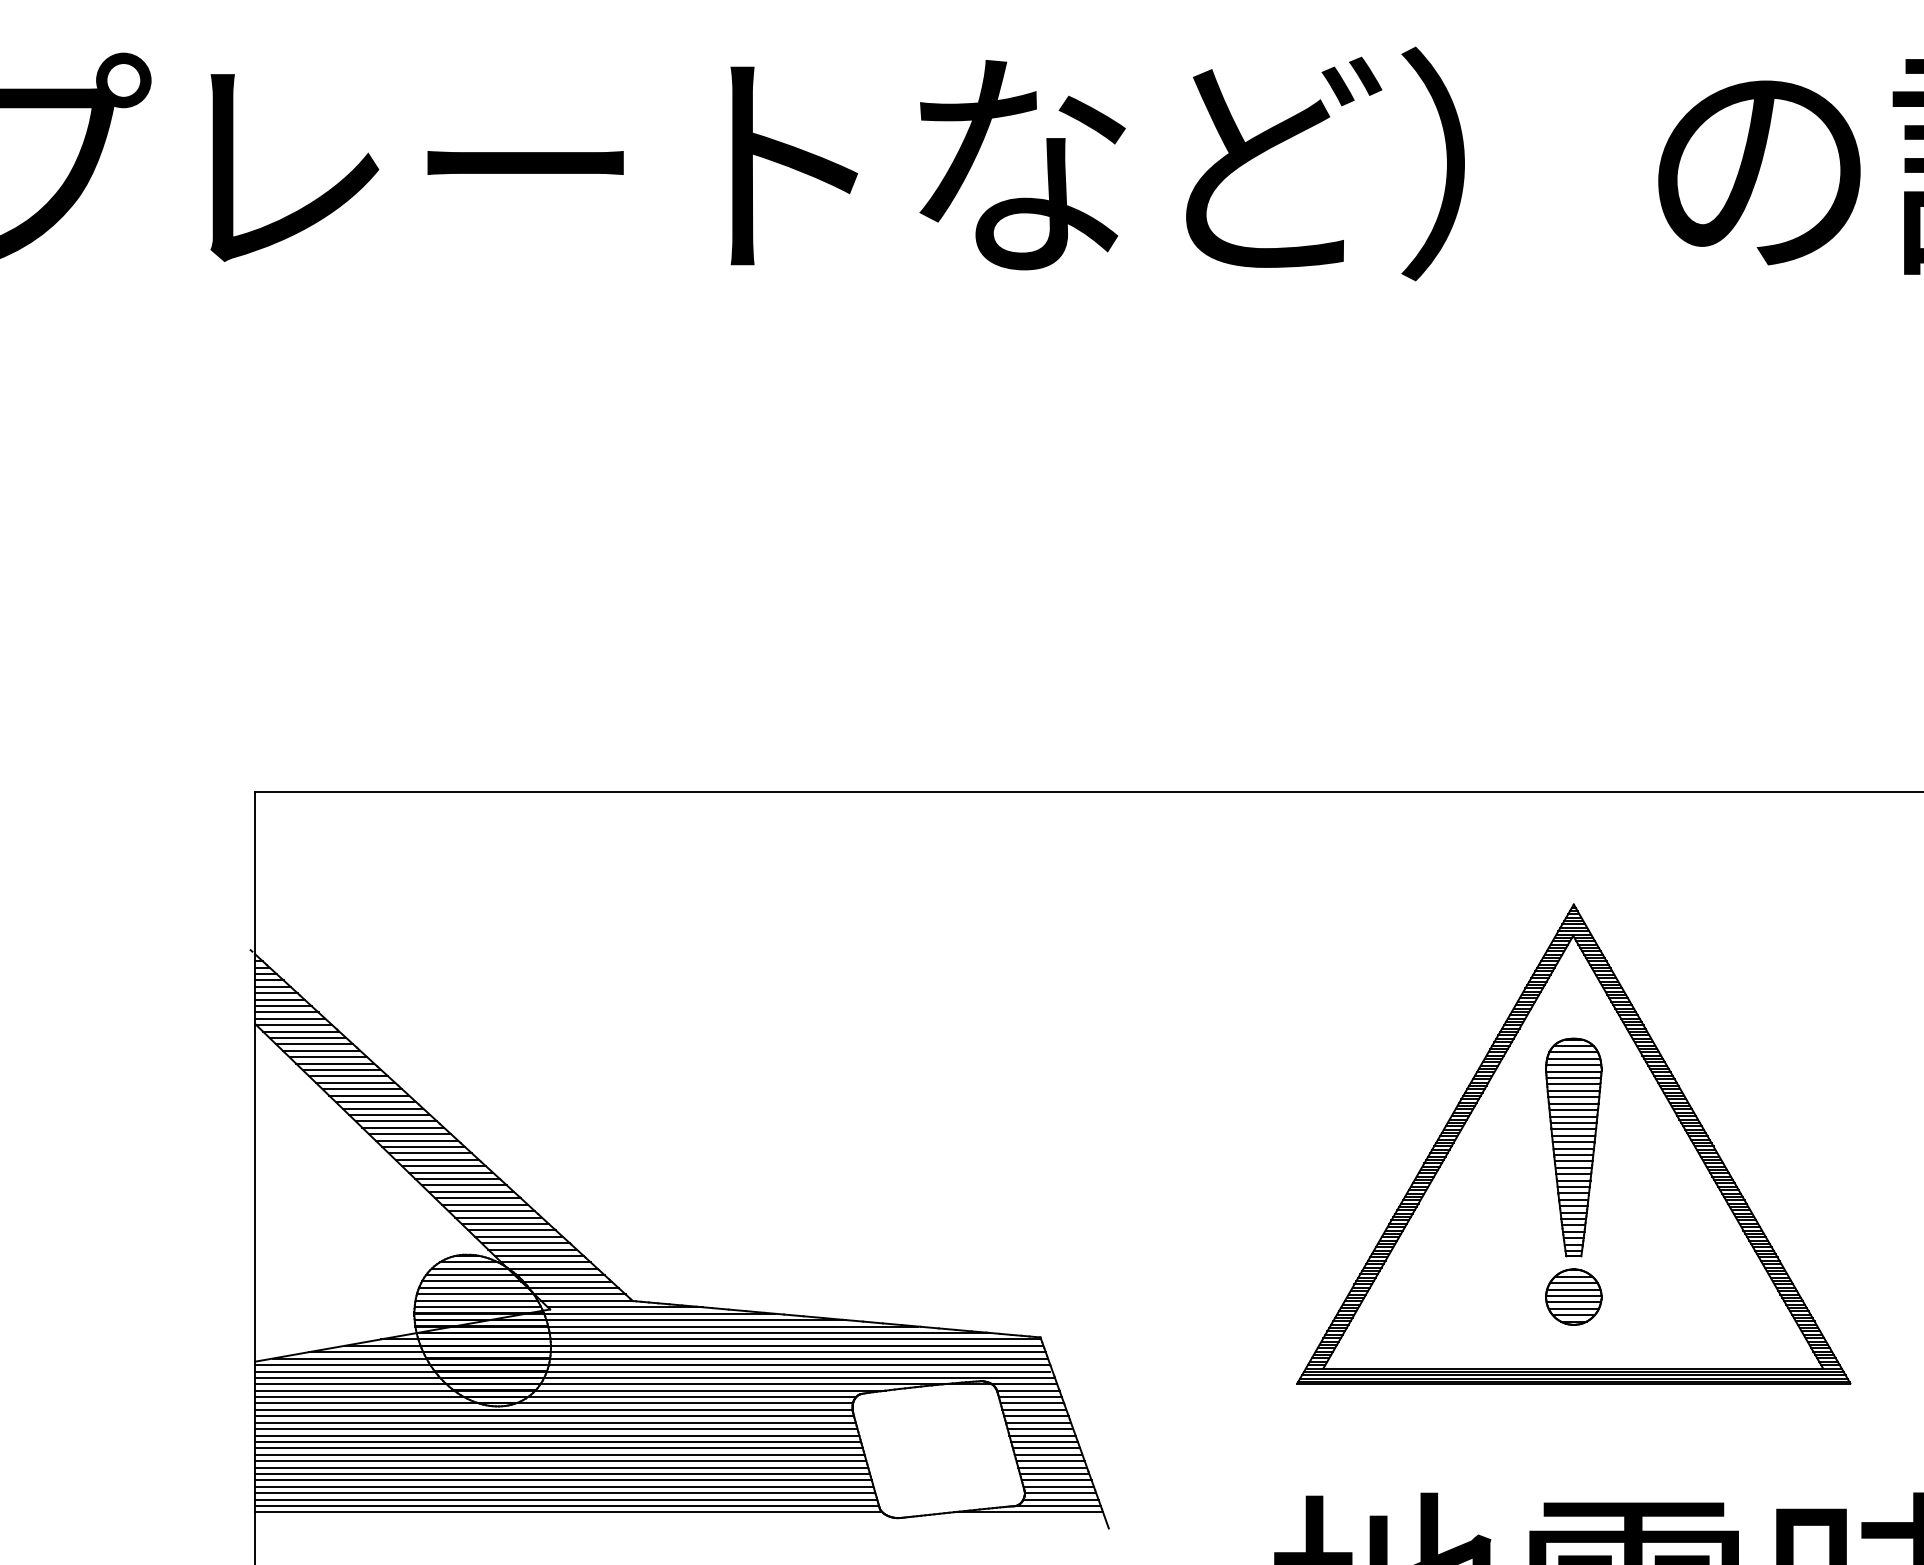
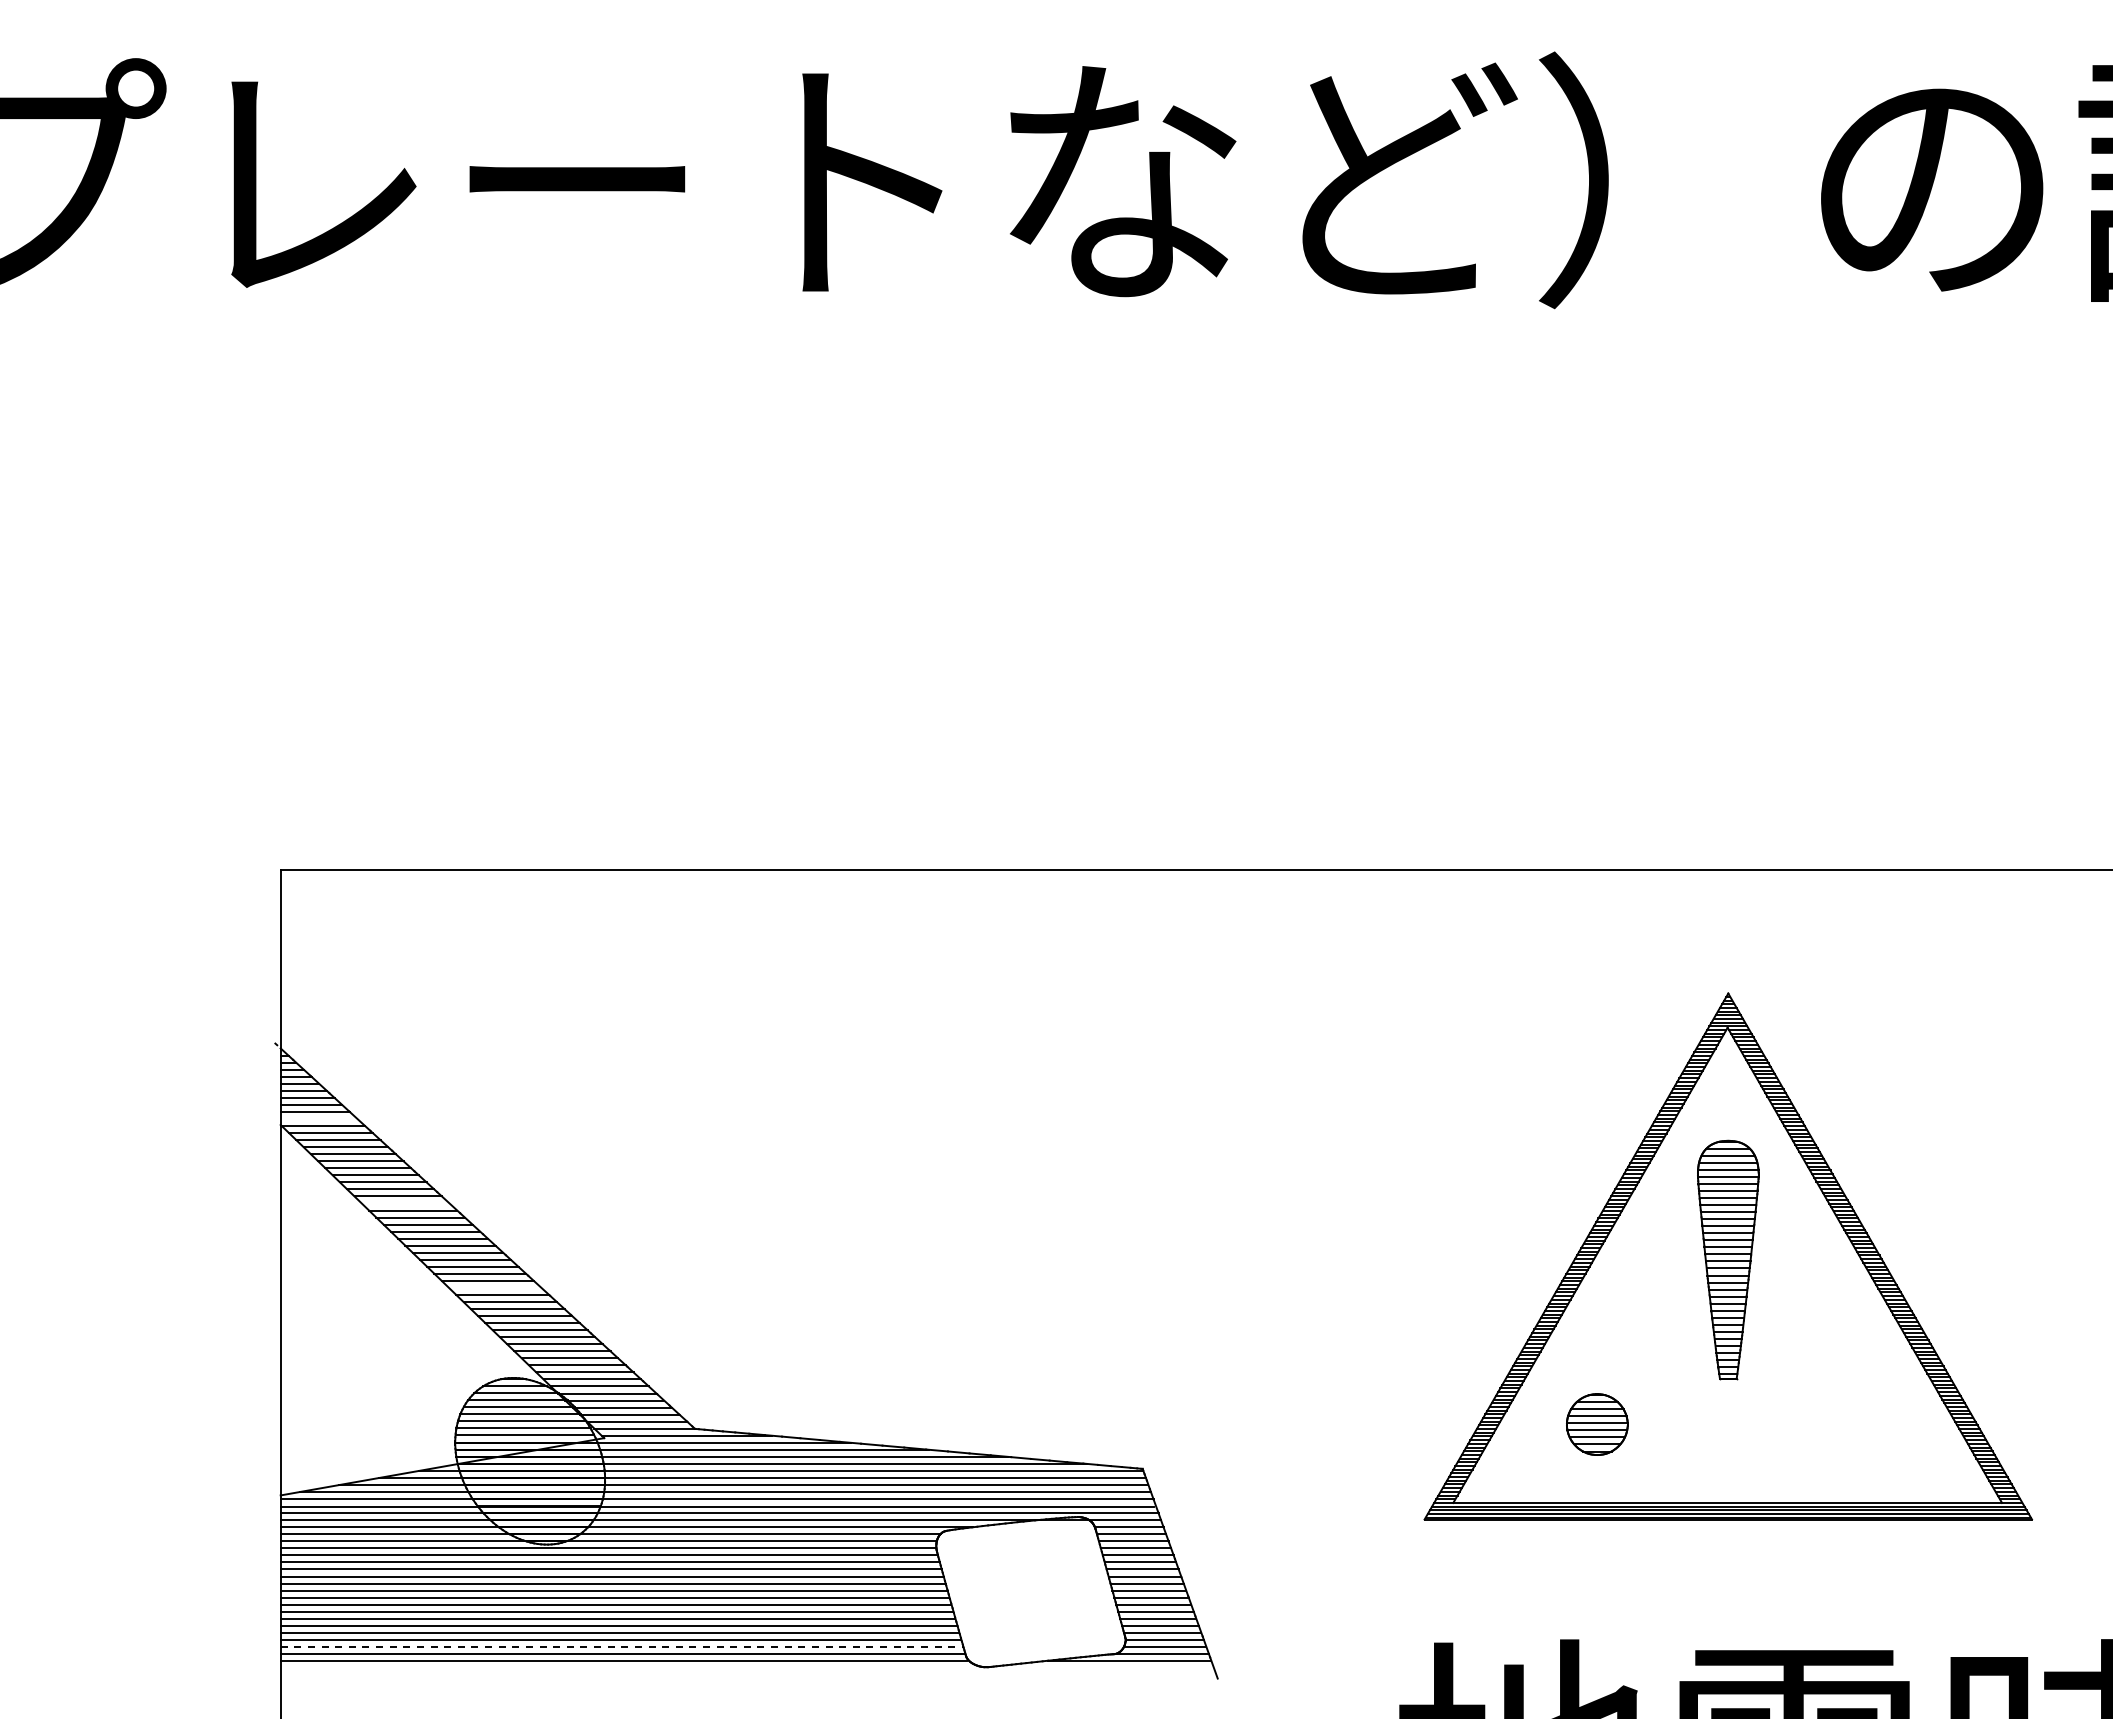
line: (289, 1019) -> (318, 1119), removed
line: (369, 1095) -> (405, 1203), removed
line: (451, 1172) -> (495, 1287), removed
part: (1573, 1297) -> (1597, 1424), moved
line: (566, 1499) -> (622, 1646), solid -> dashed

